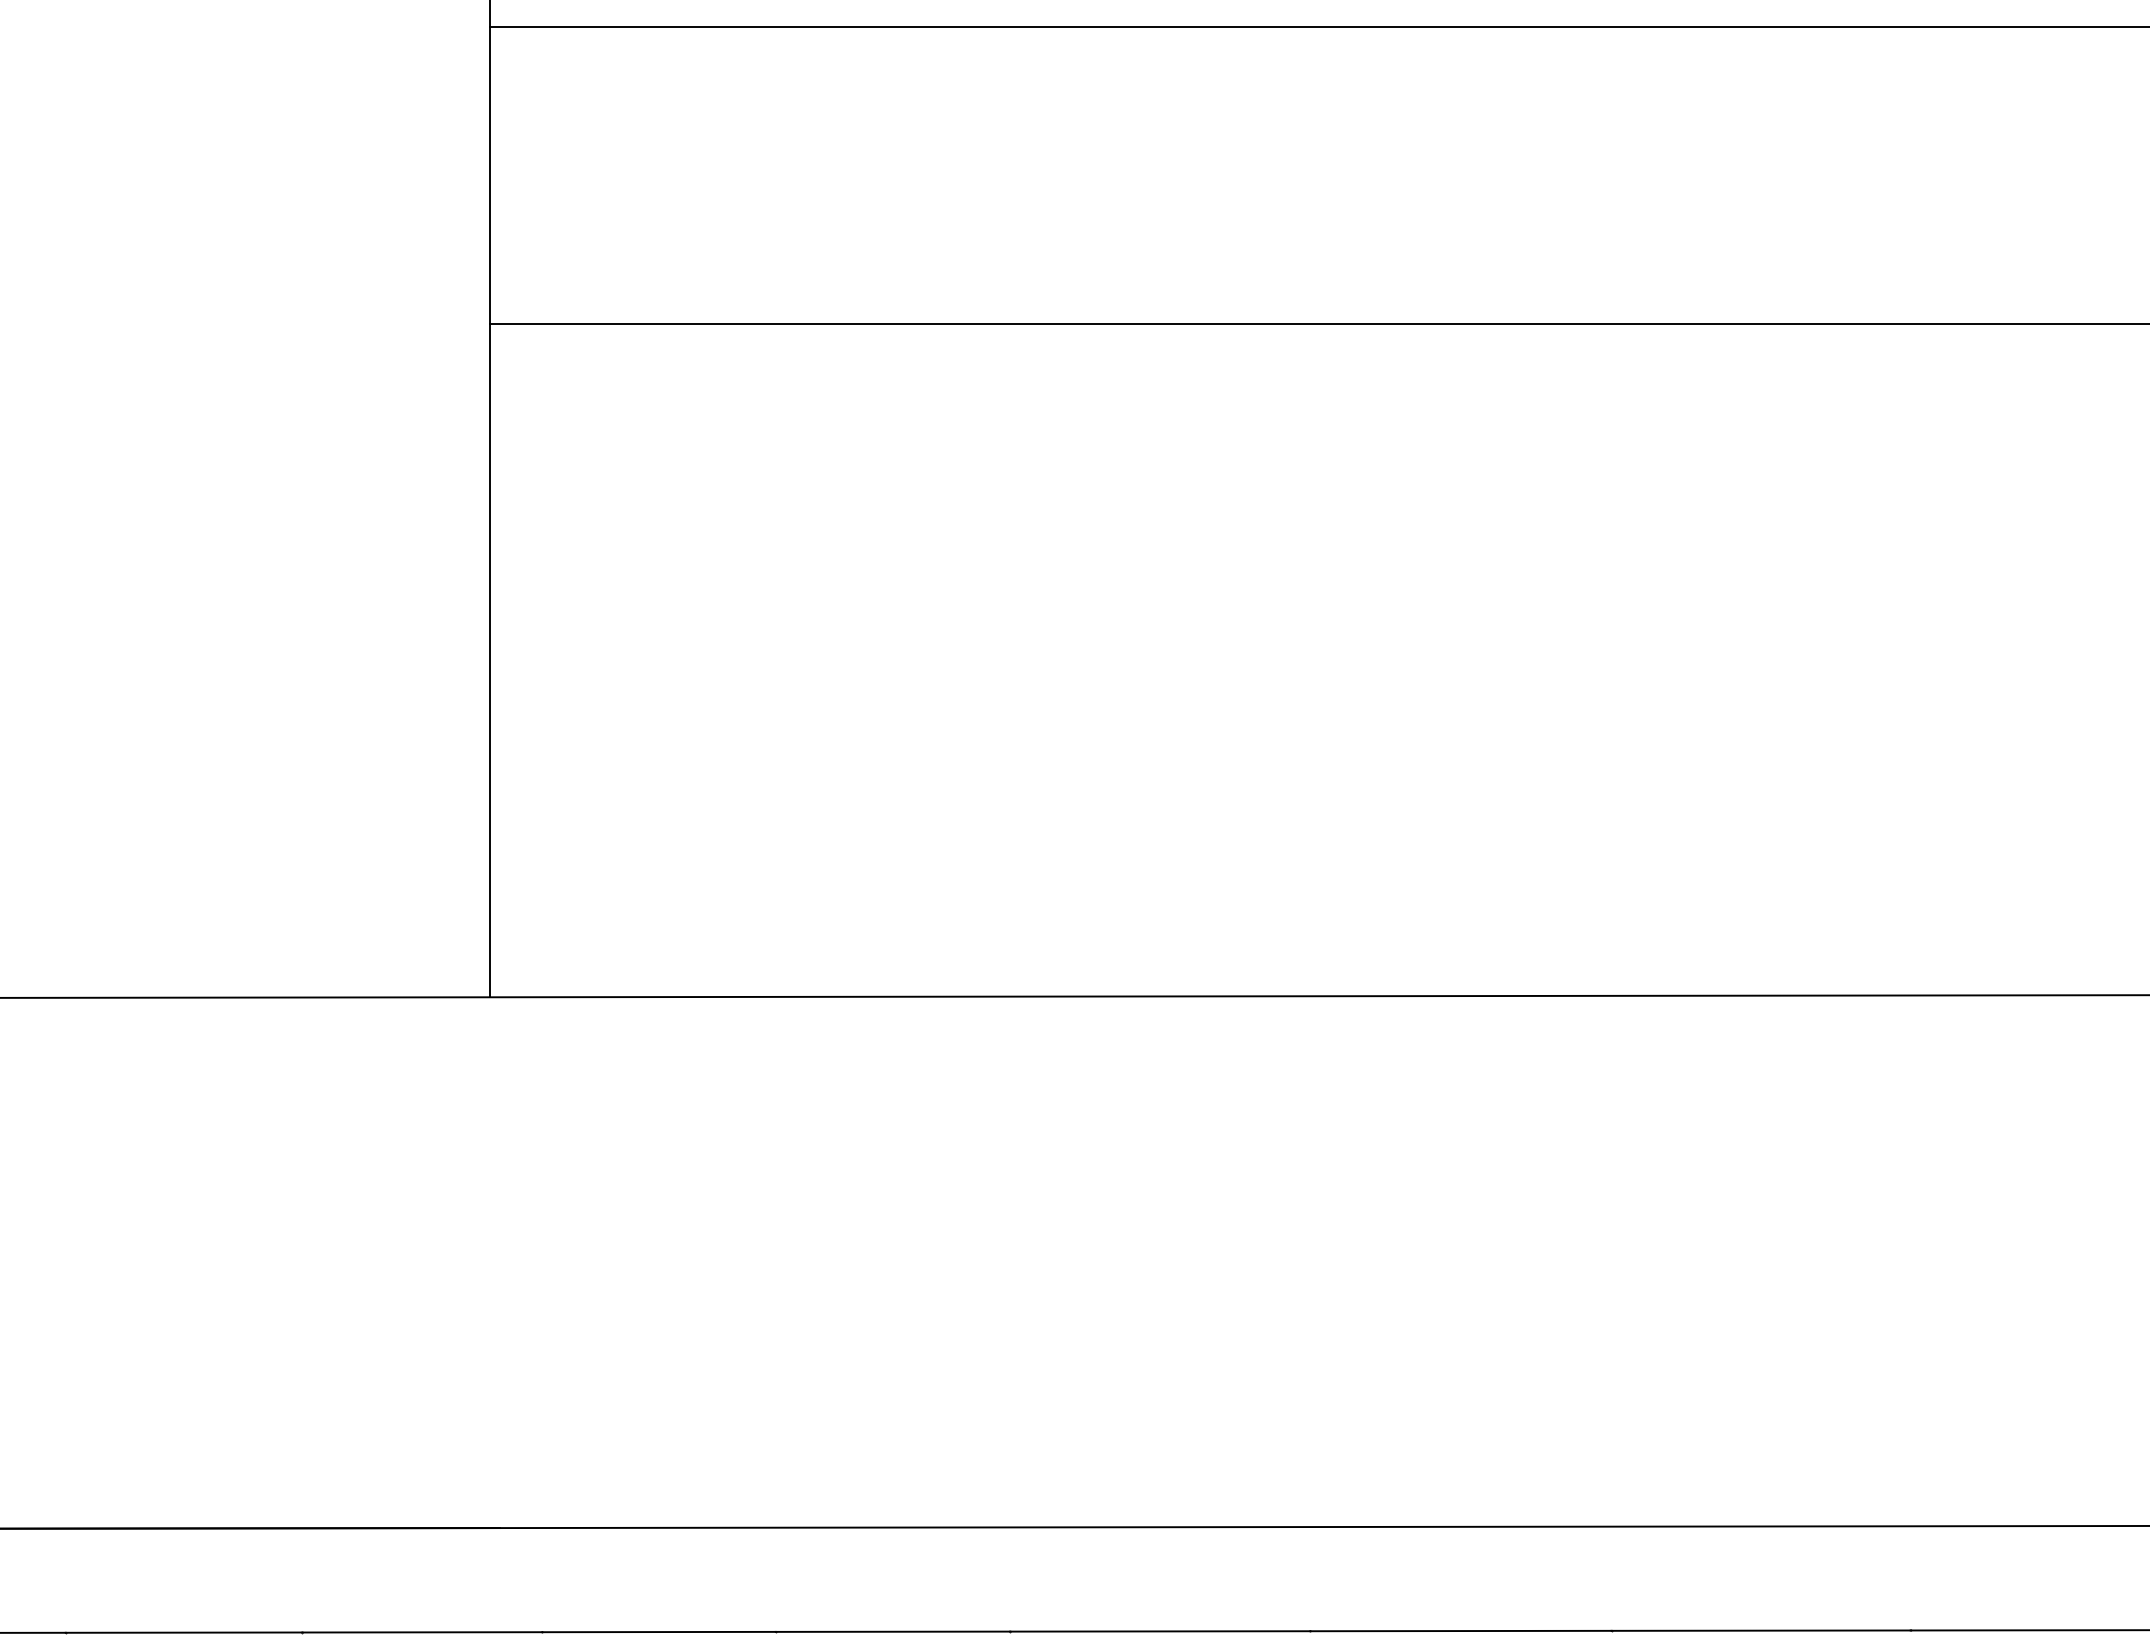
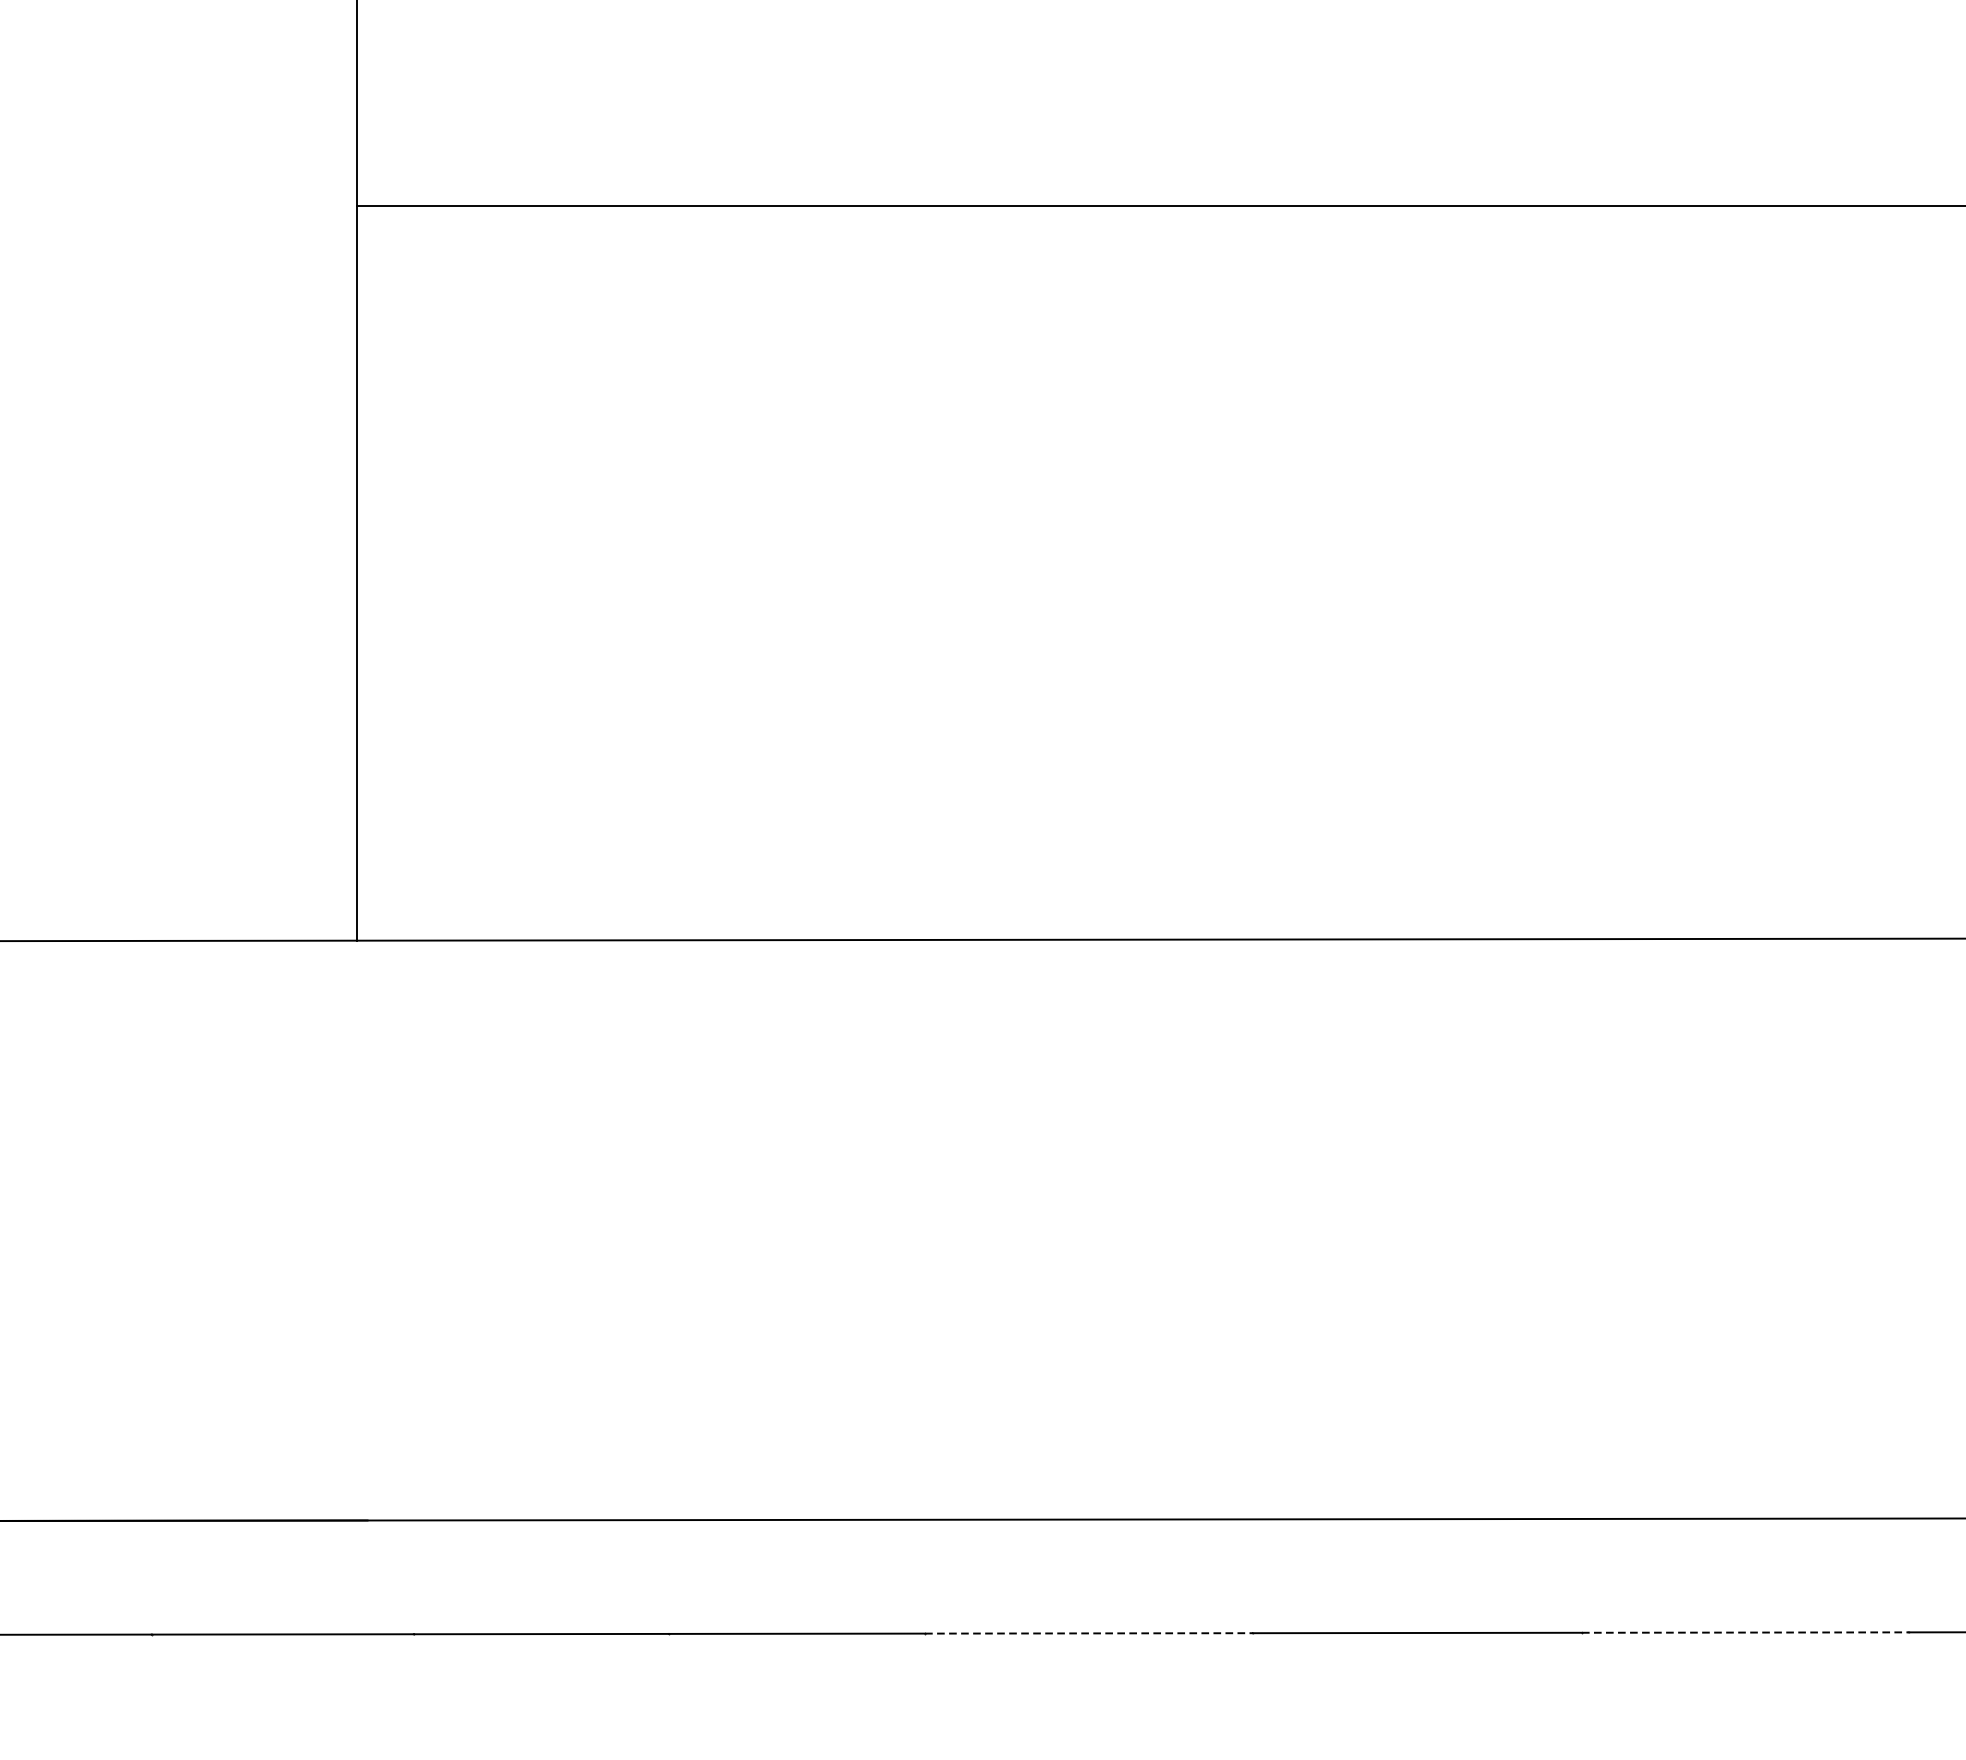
line: (1761, 1630) -> (1745, 1632), solid -> dashed
line: (1160, 1631) -> (1089, 1633), solid -> dashed

